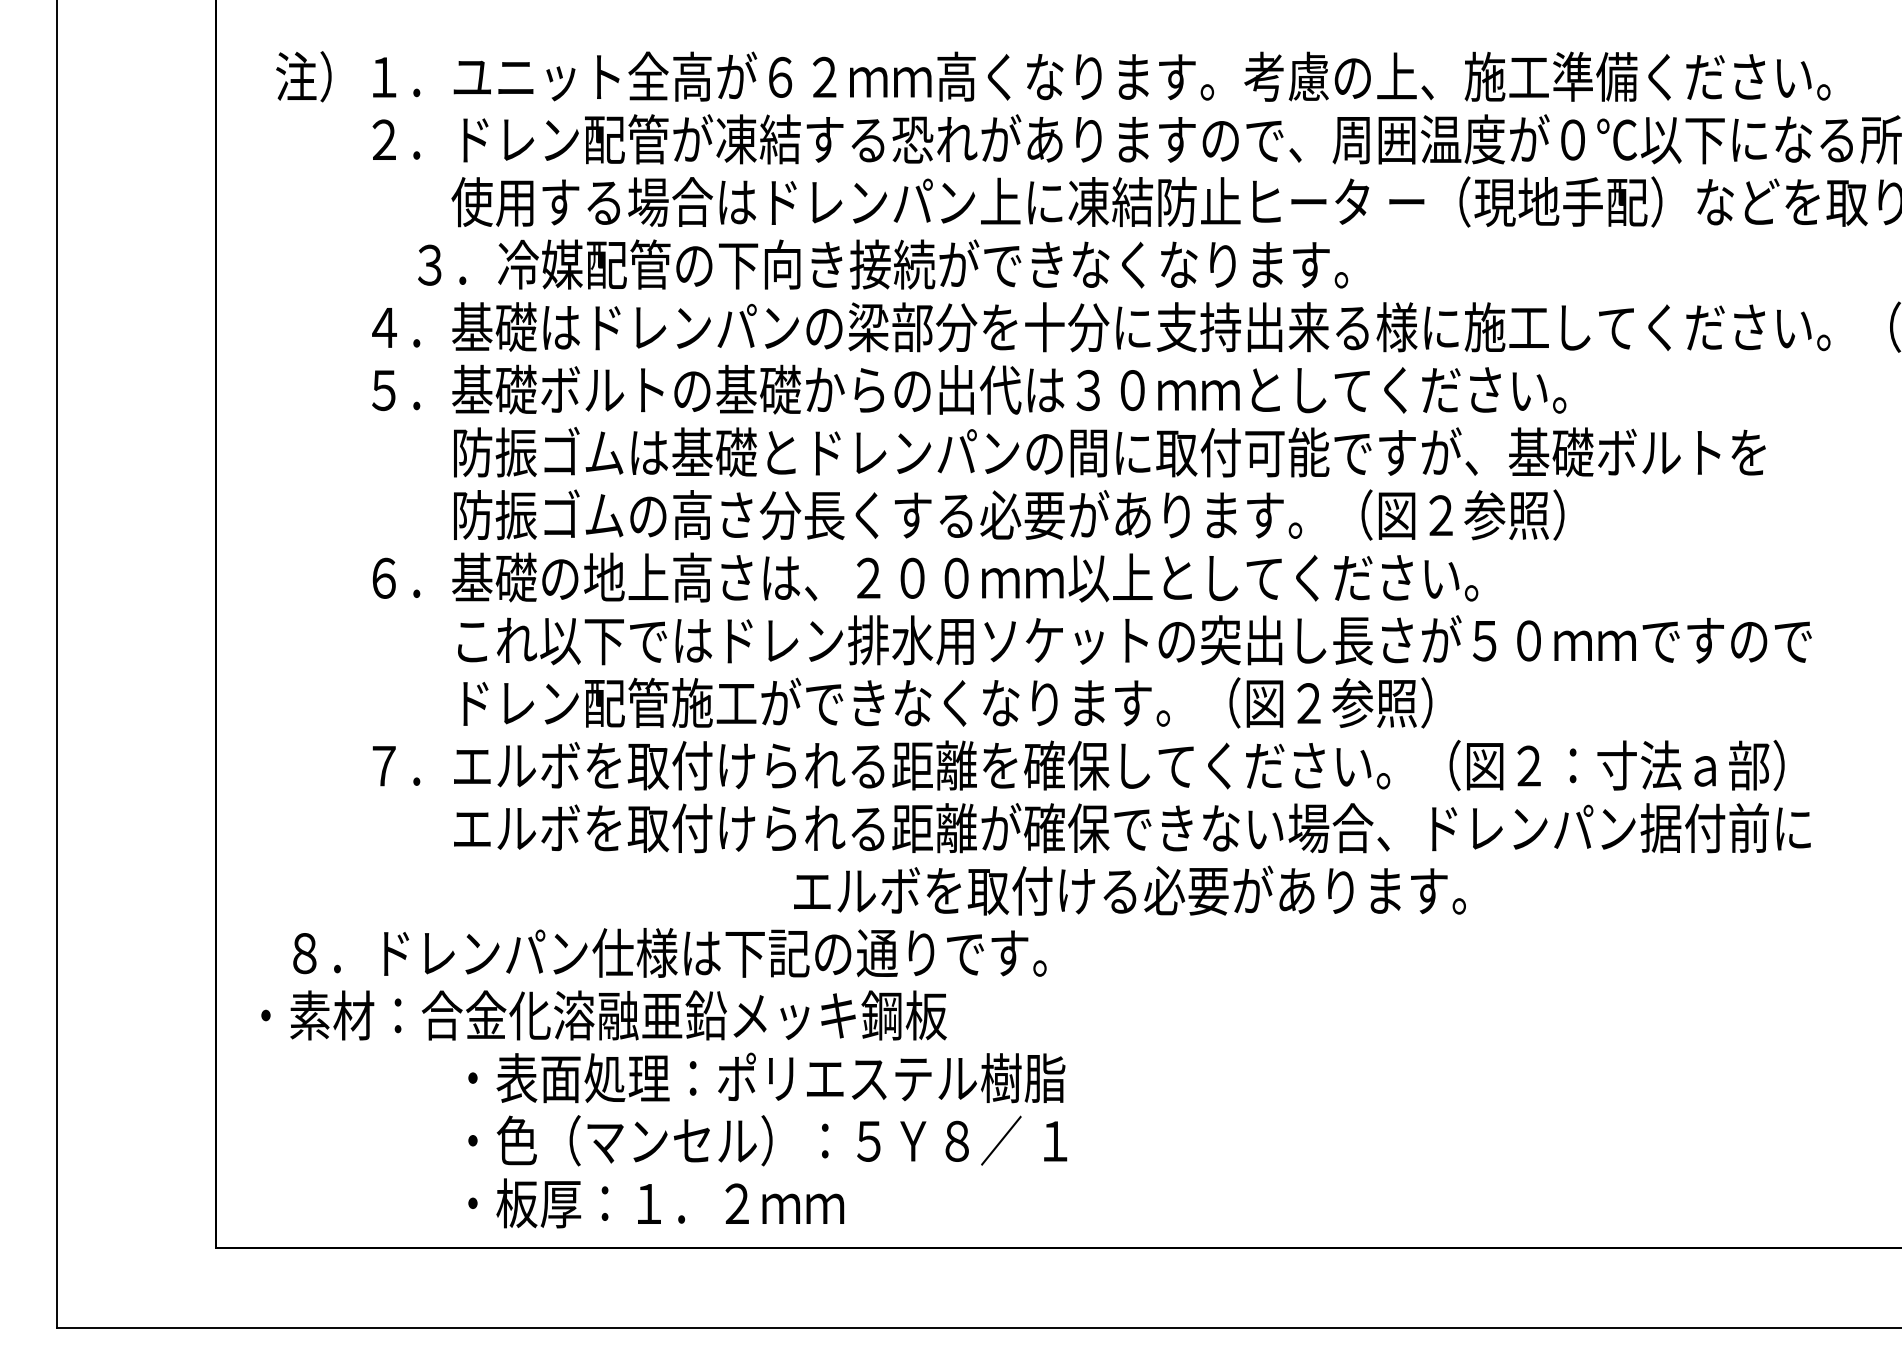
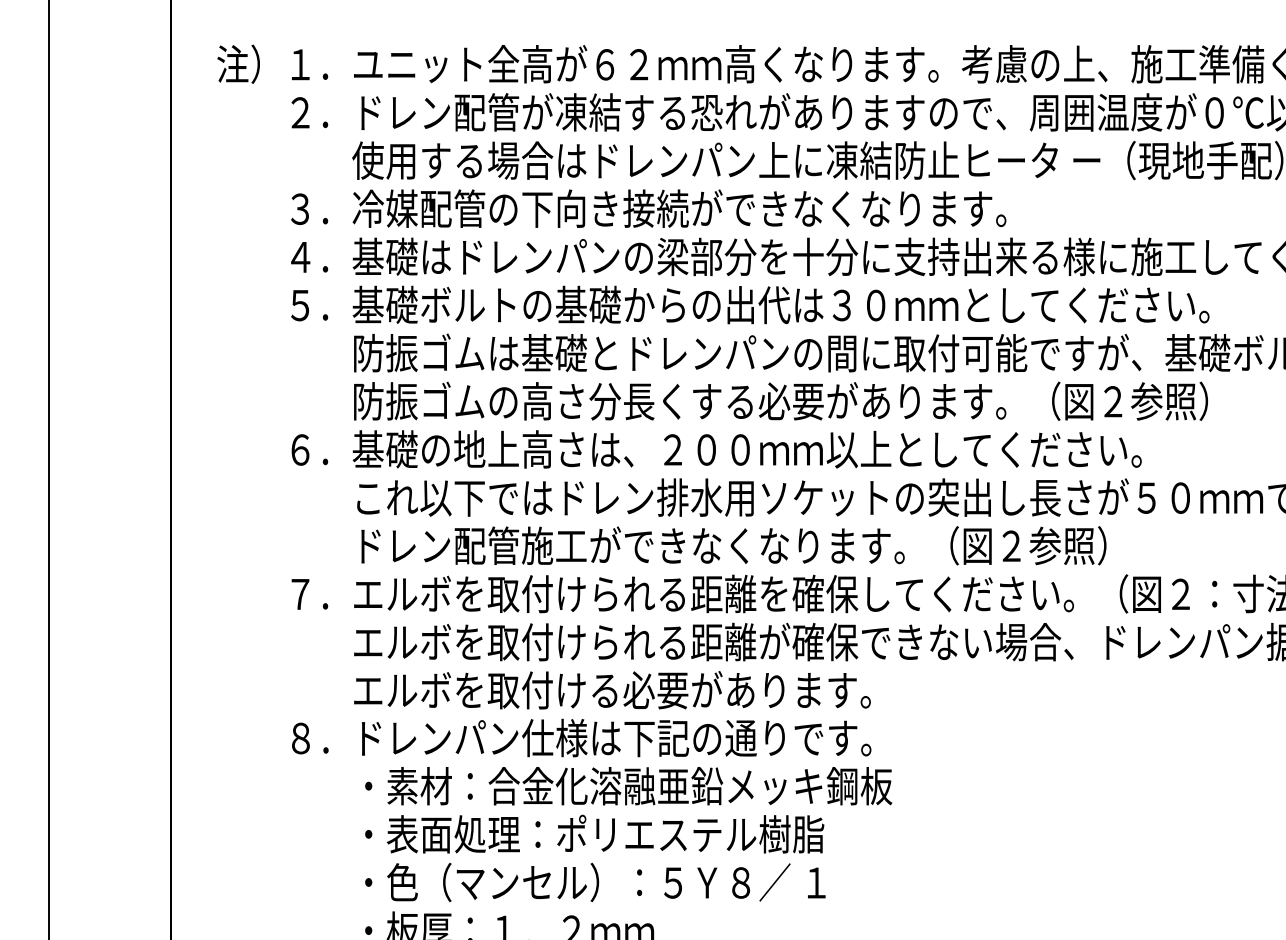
text: (883, 264) -> (649, 208), moved
text: (1129, 890) -> (612, 690), moved
text: (669, 952) -> (581, 737), moved
text: (603, 1015) -> (628, 786), moved

